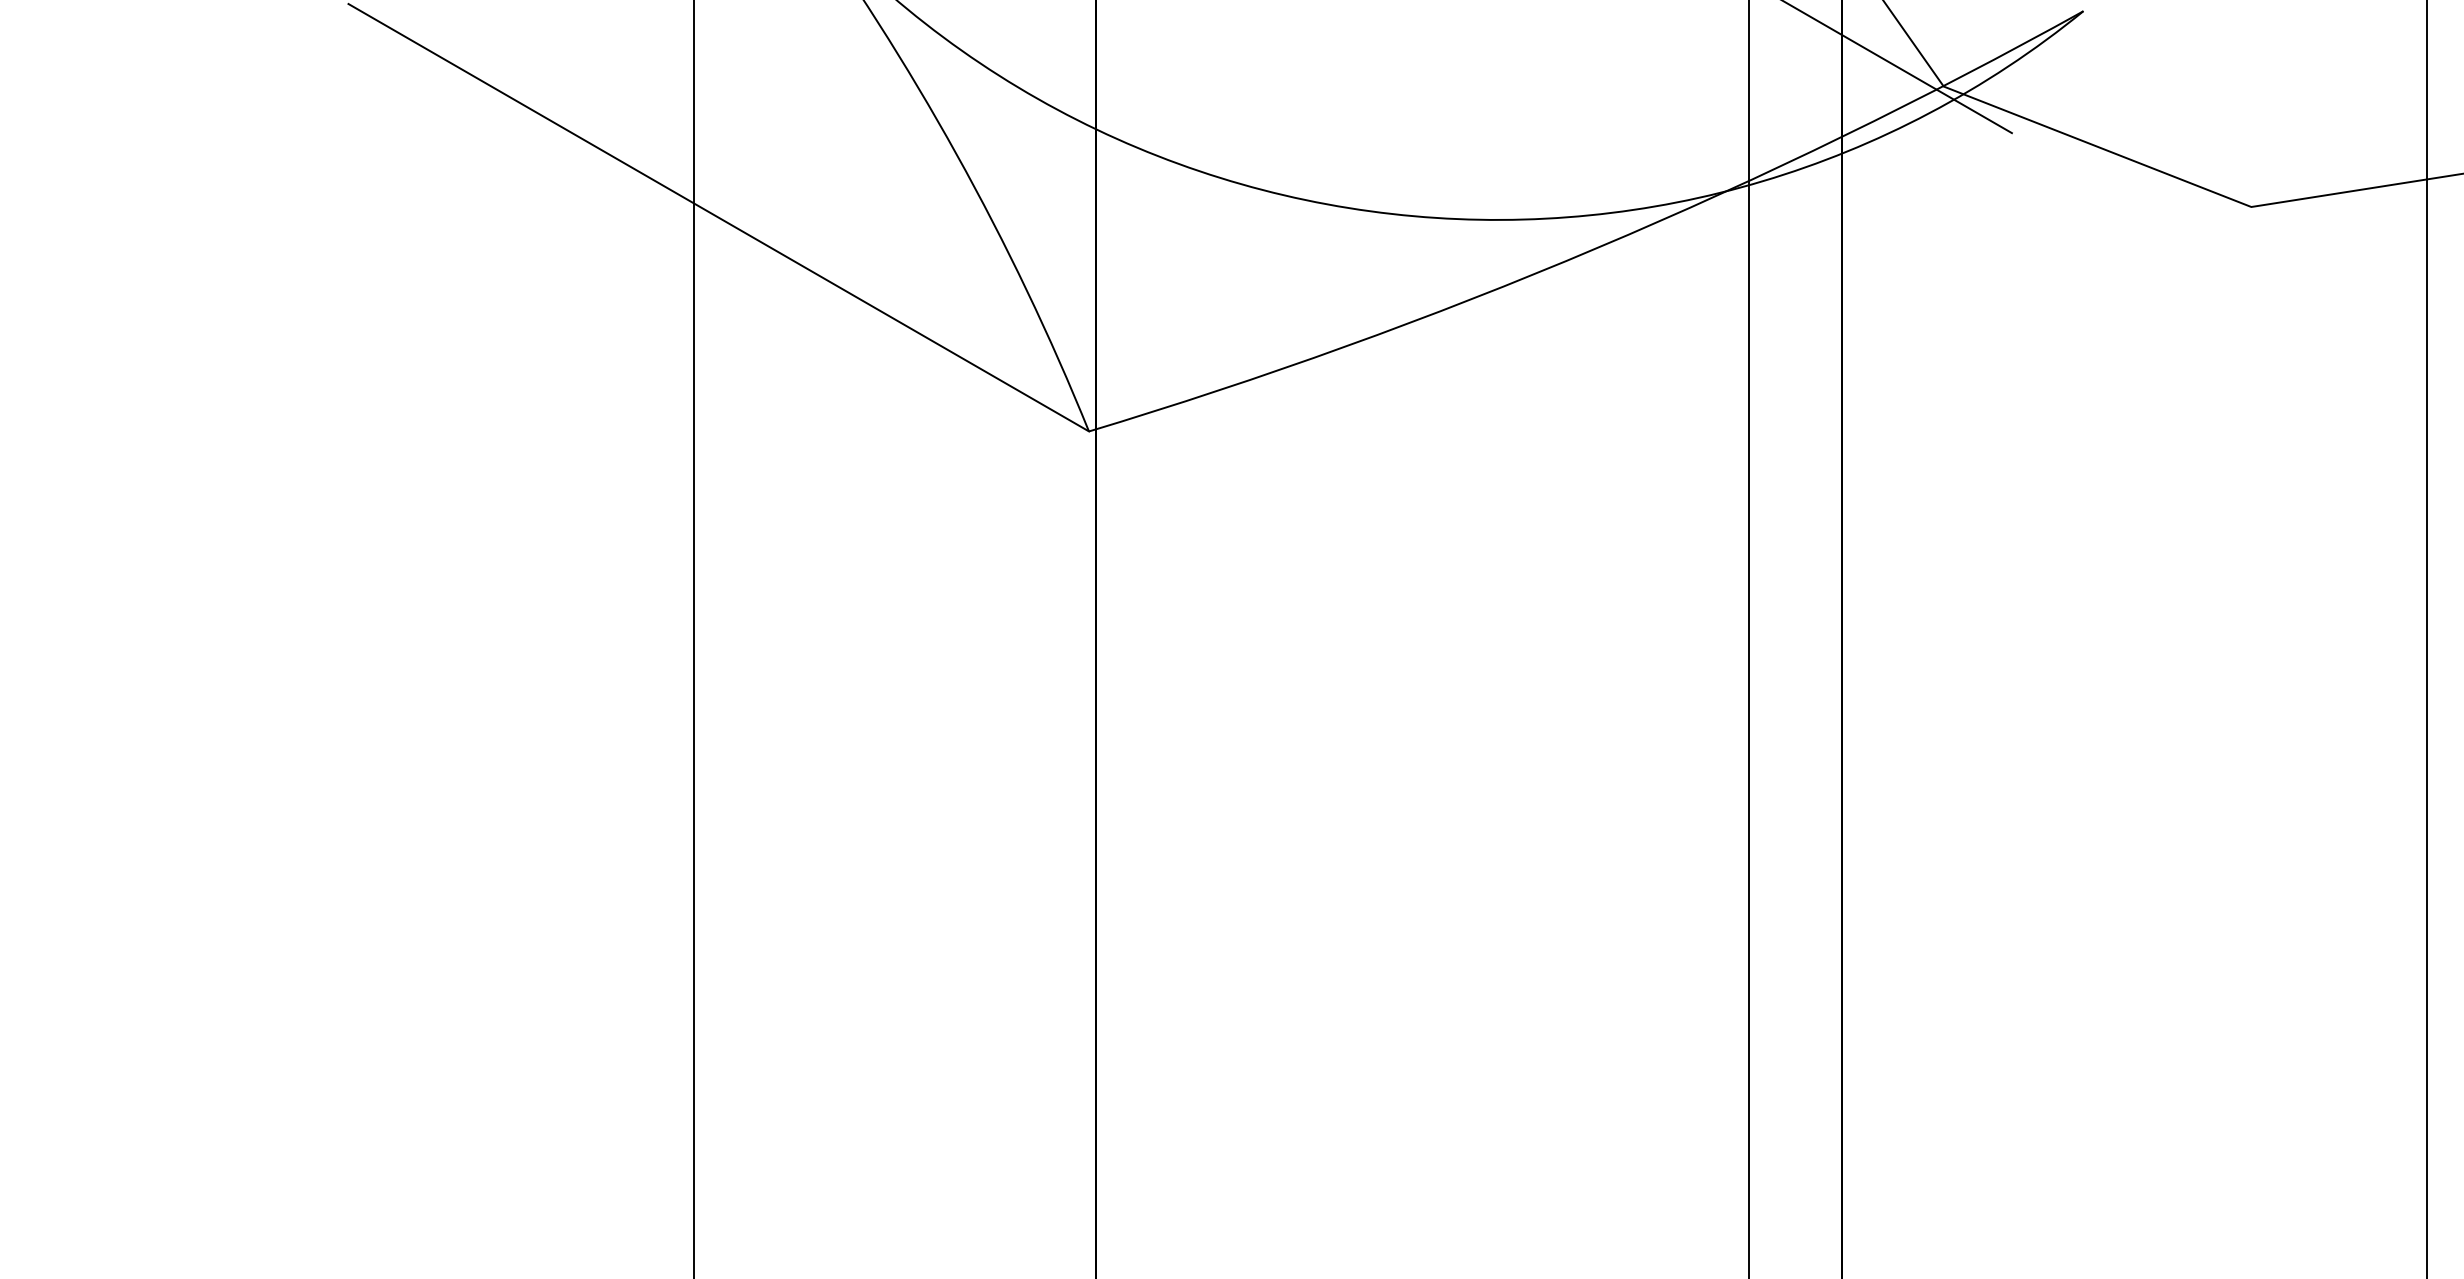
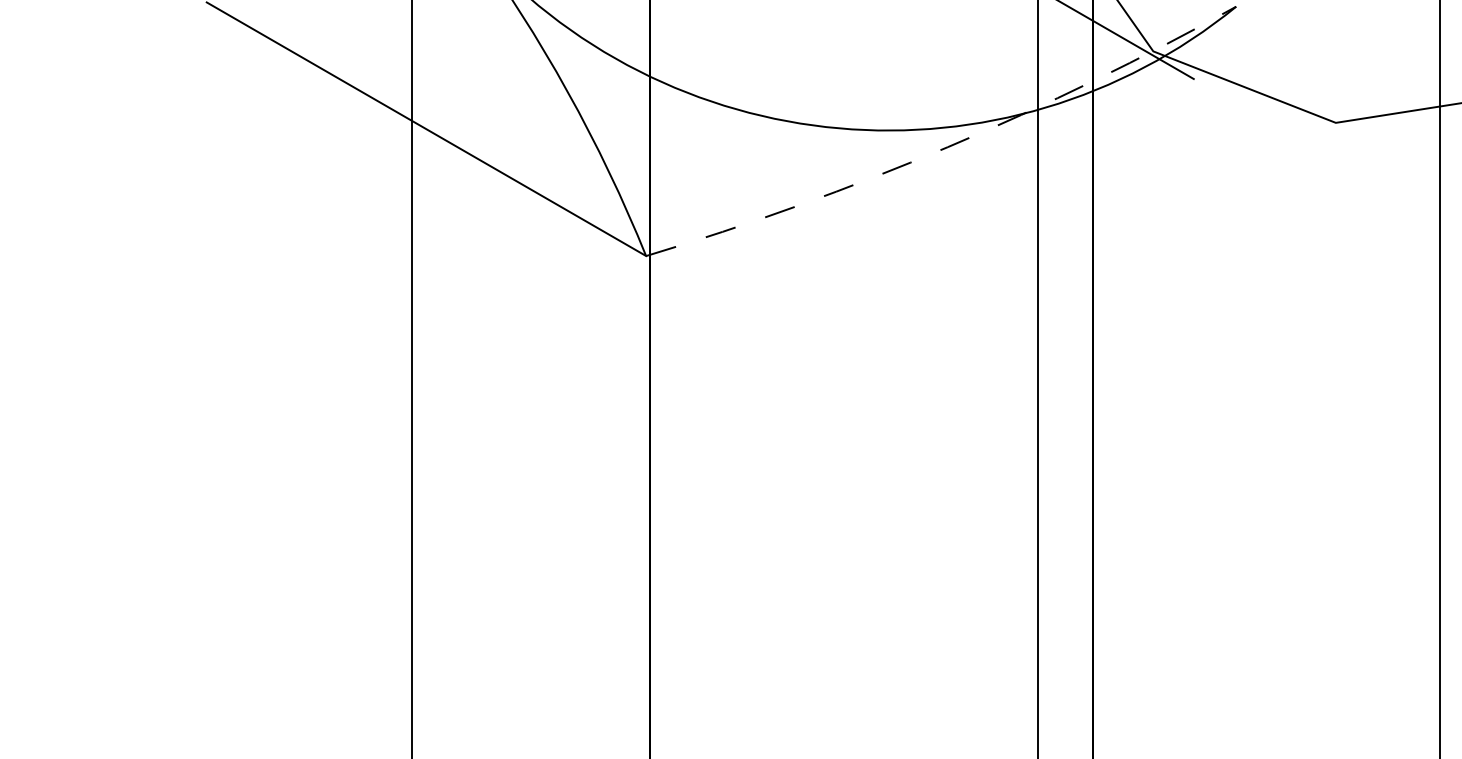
arc: (1596, 248) -> (947, 147), solid -> dashed

